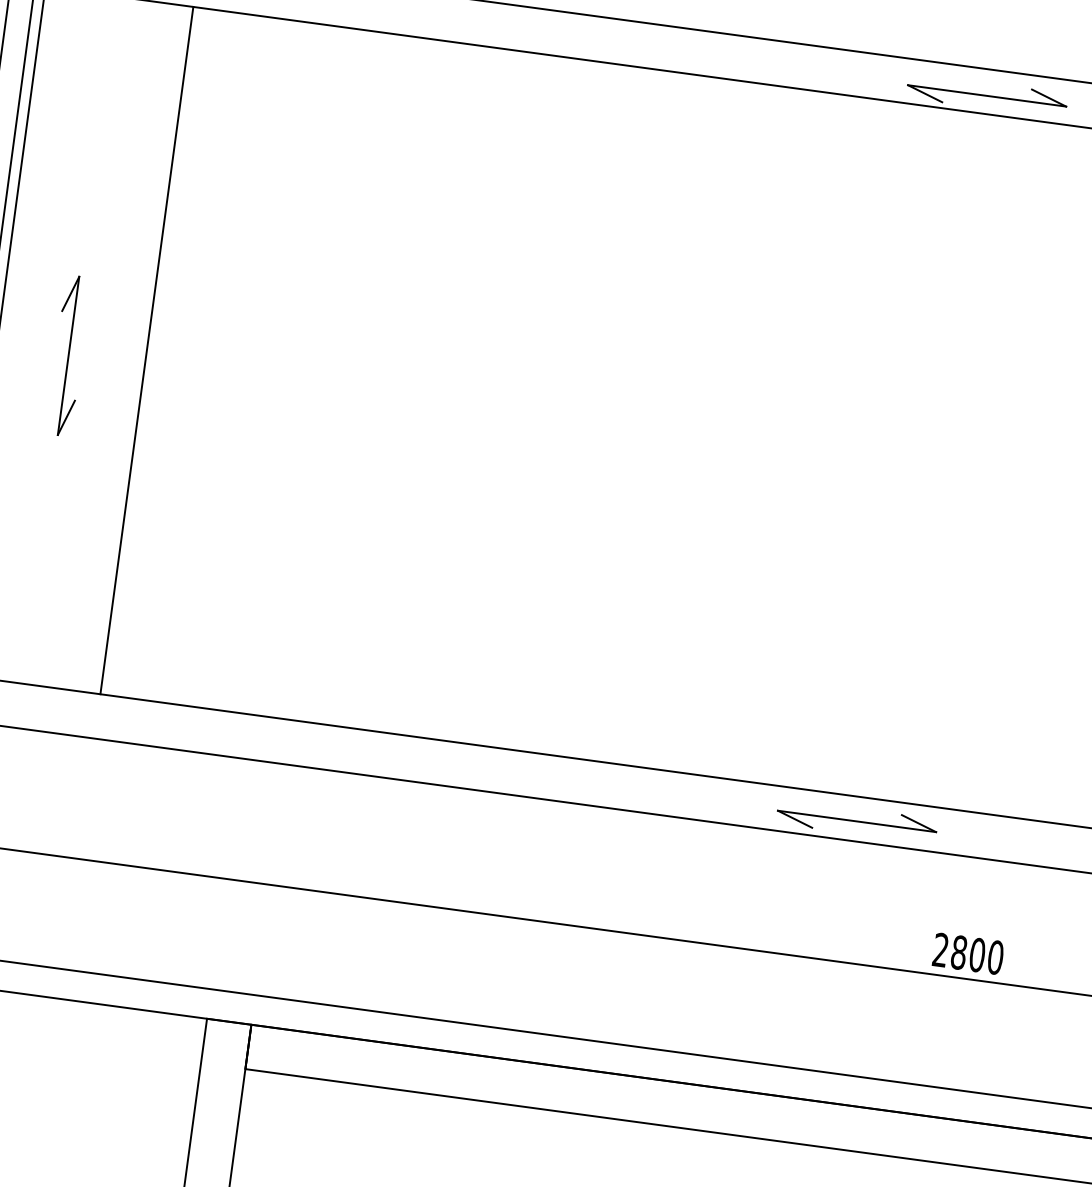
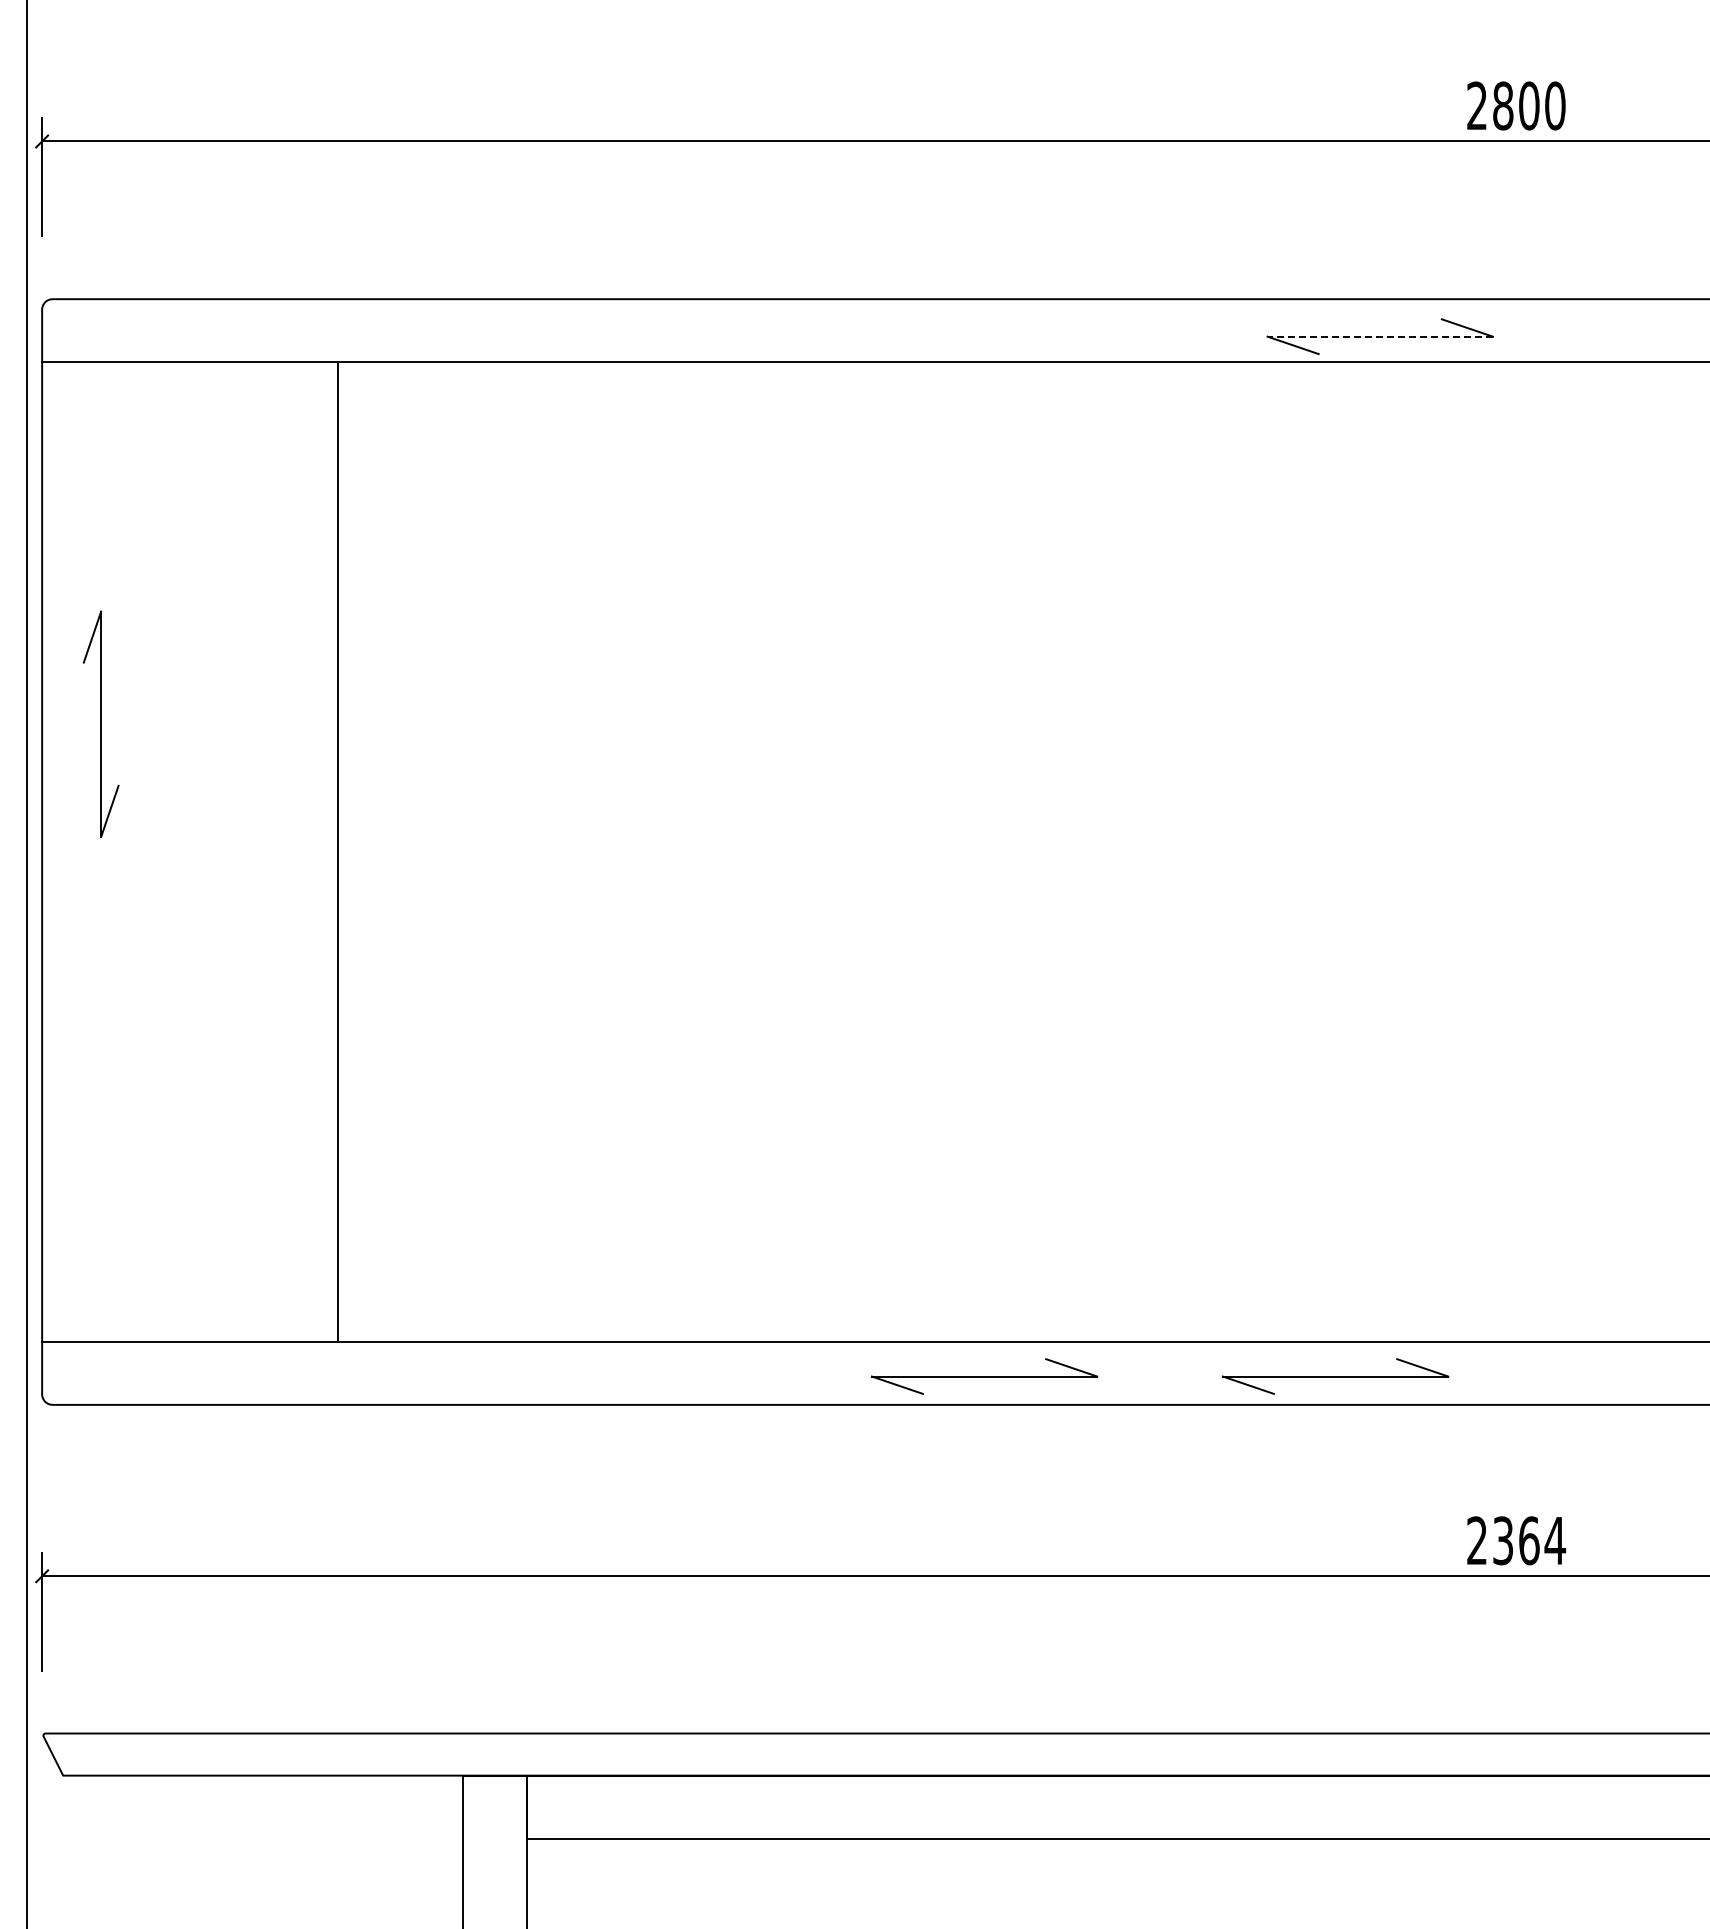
line: (987, 95) -> (1380, 336), solid -> dashed
line: (146, 350) -> (337, 851), moved
part: (68, 355) -> (100, 723), moved
part: (610, 788) -> (984, 1376), added
text: (977, 954) -> (1529, 1540), 2800 -> 2364

